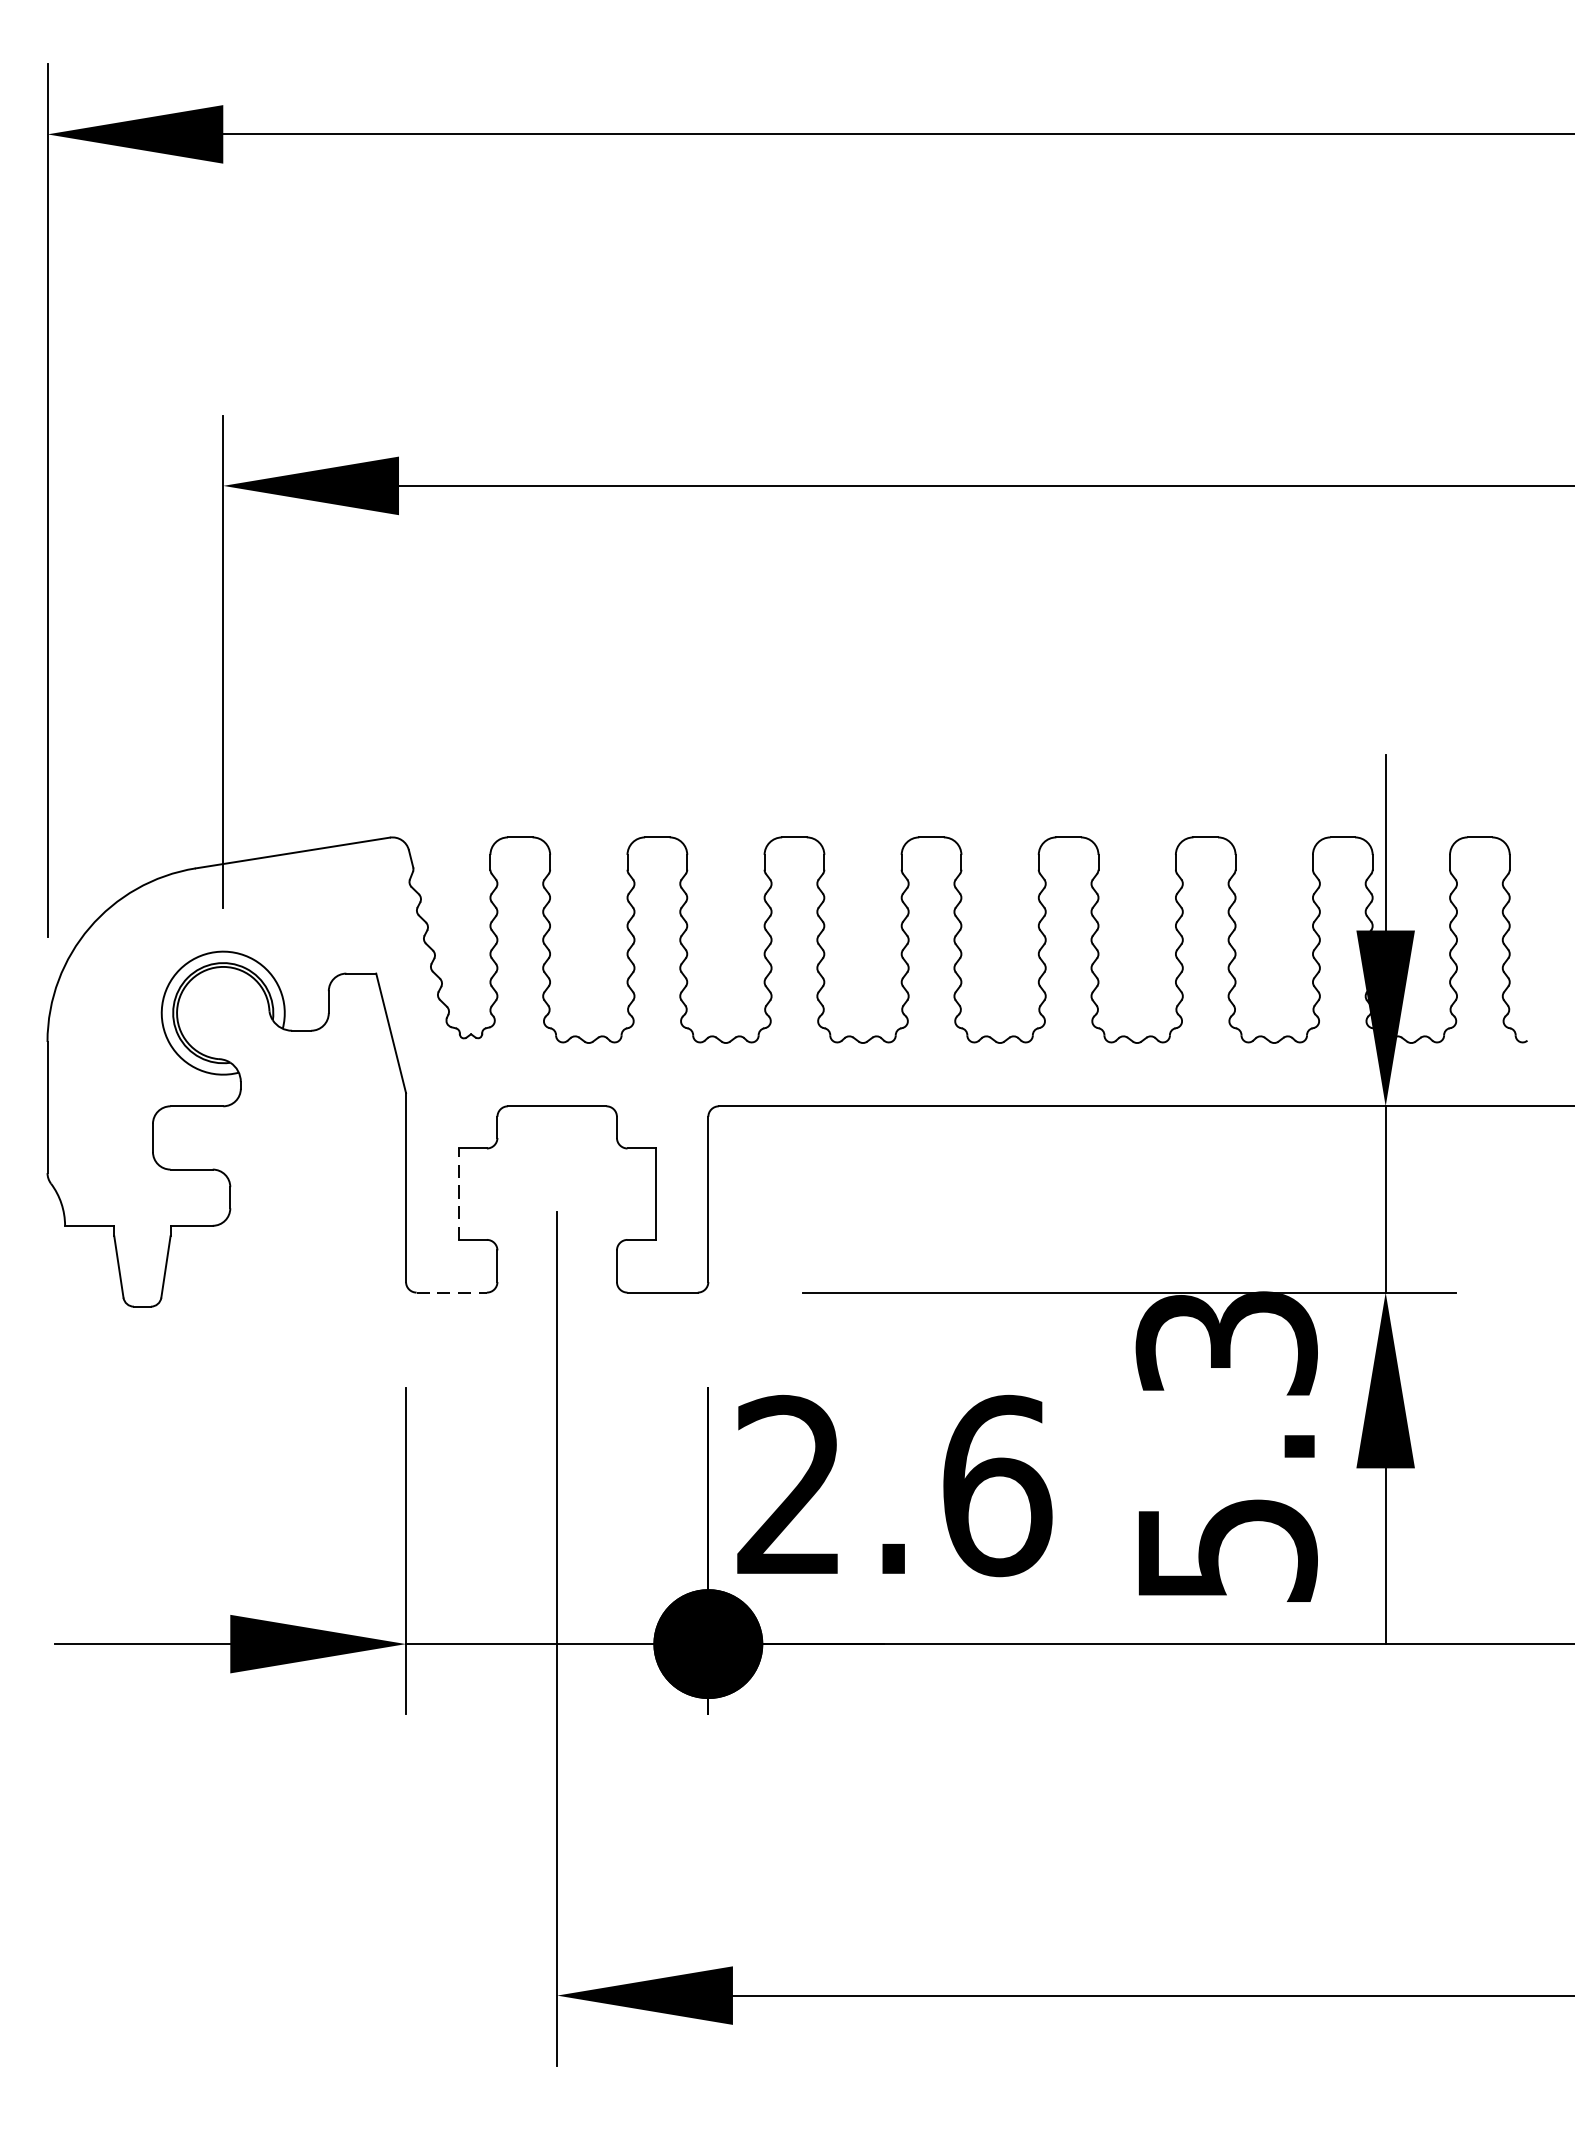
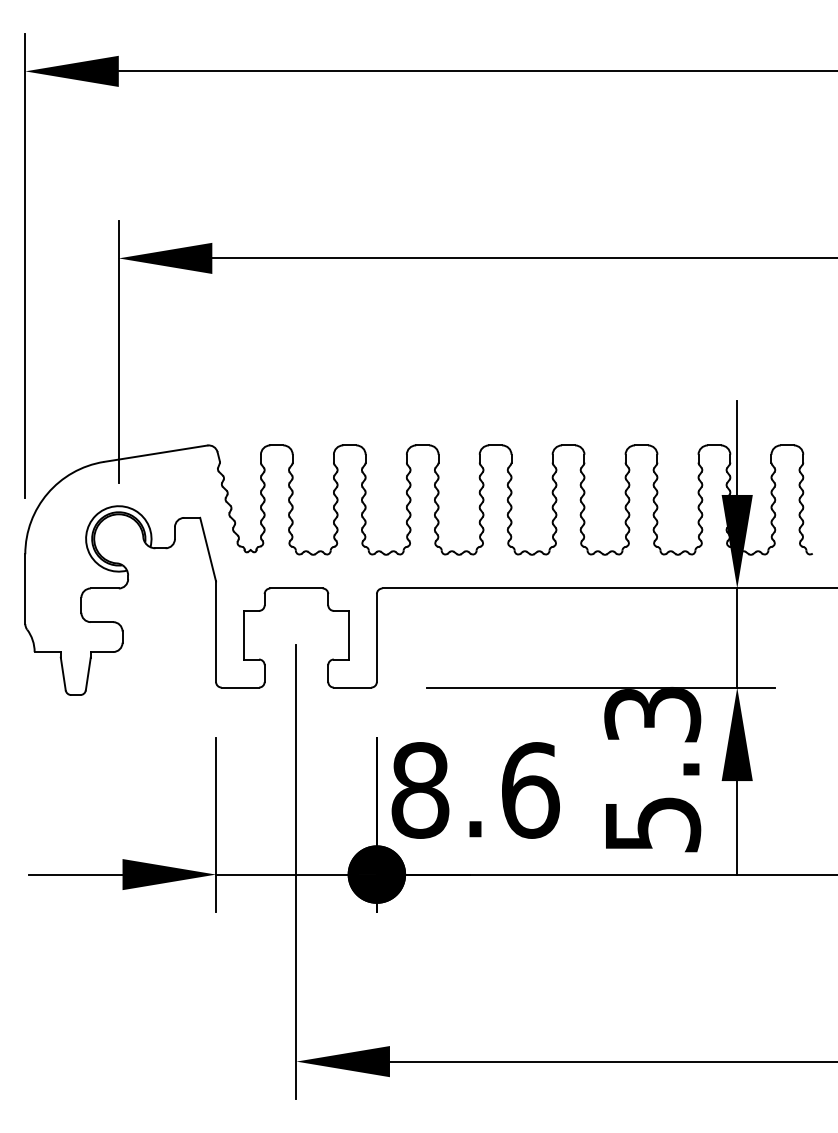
line: (459, 1192) -> (244, 634), dashed -> solid
line: (451, 1292) -> (240, 687), dashed -> solid
text: (790, 1486) -> (420, 790), 2.6 -> 8.6

